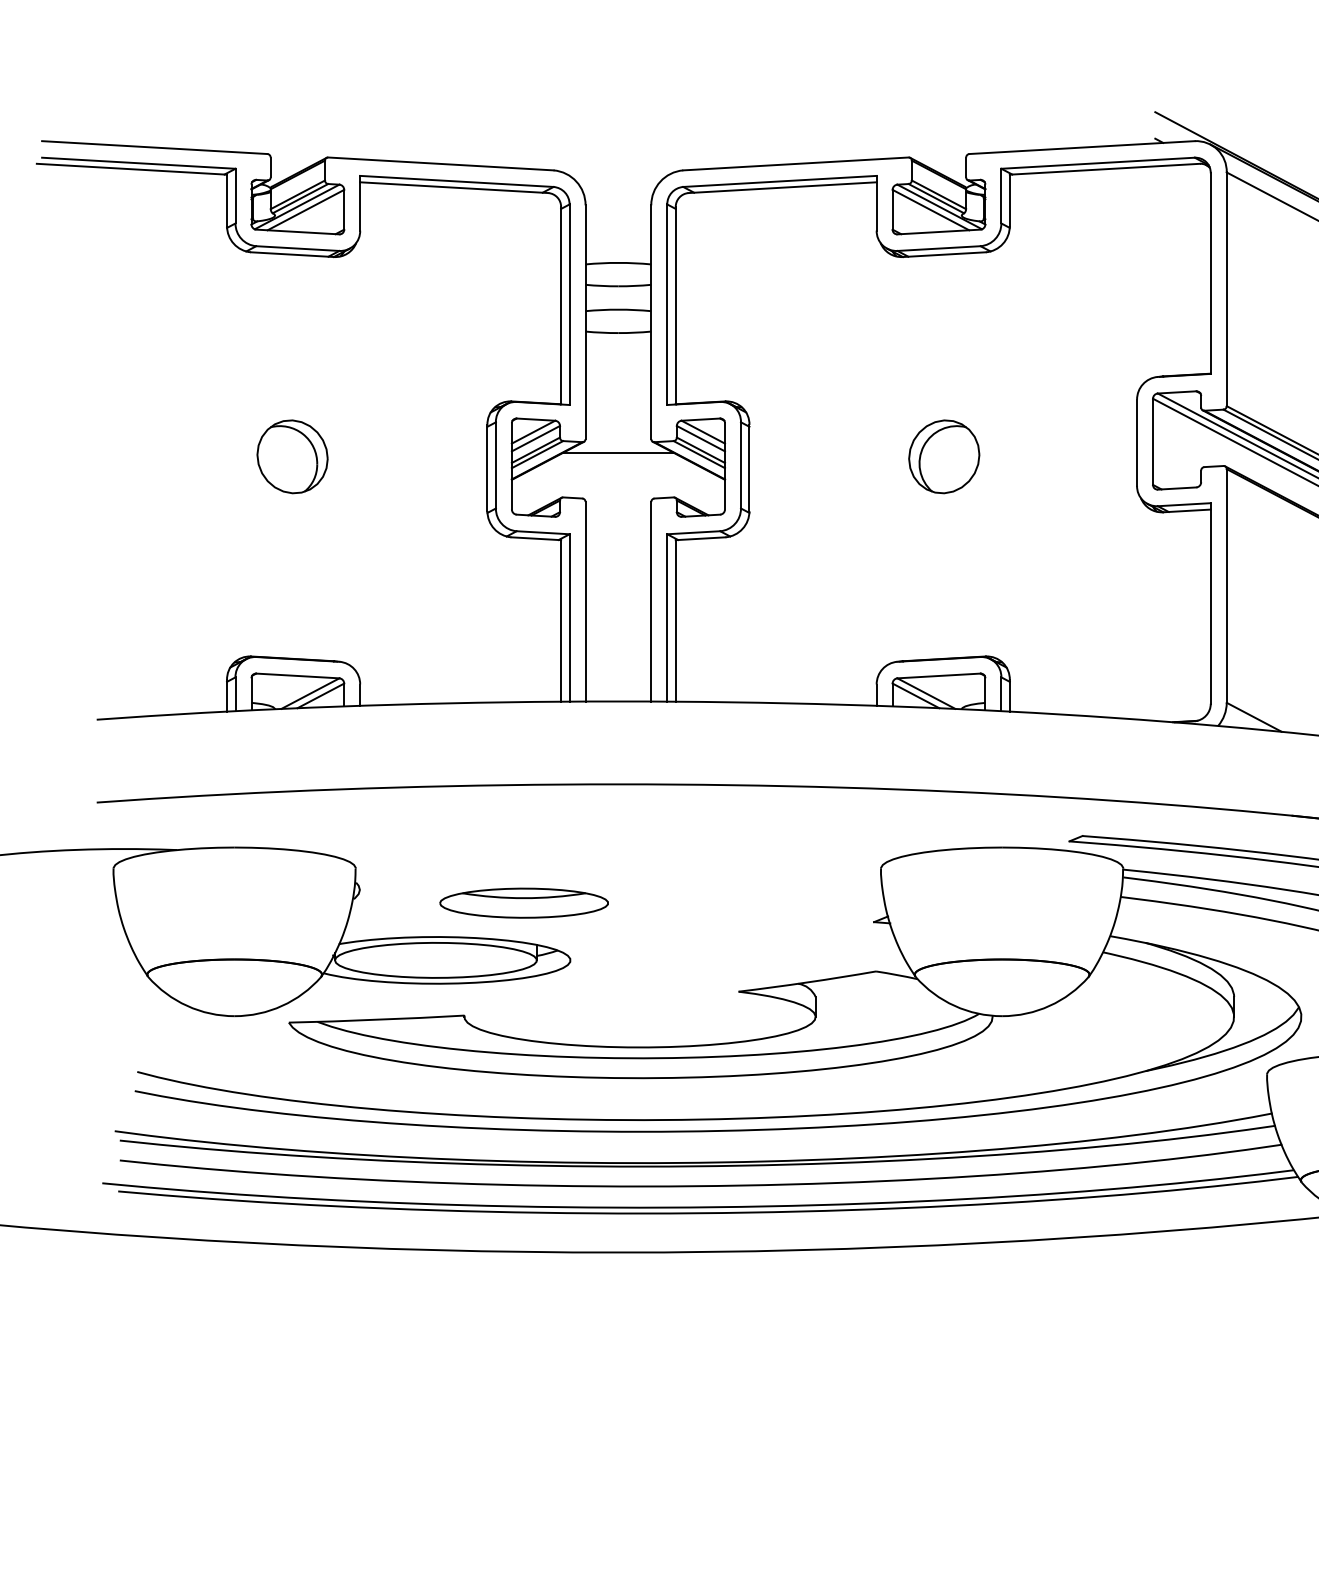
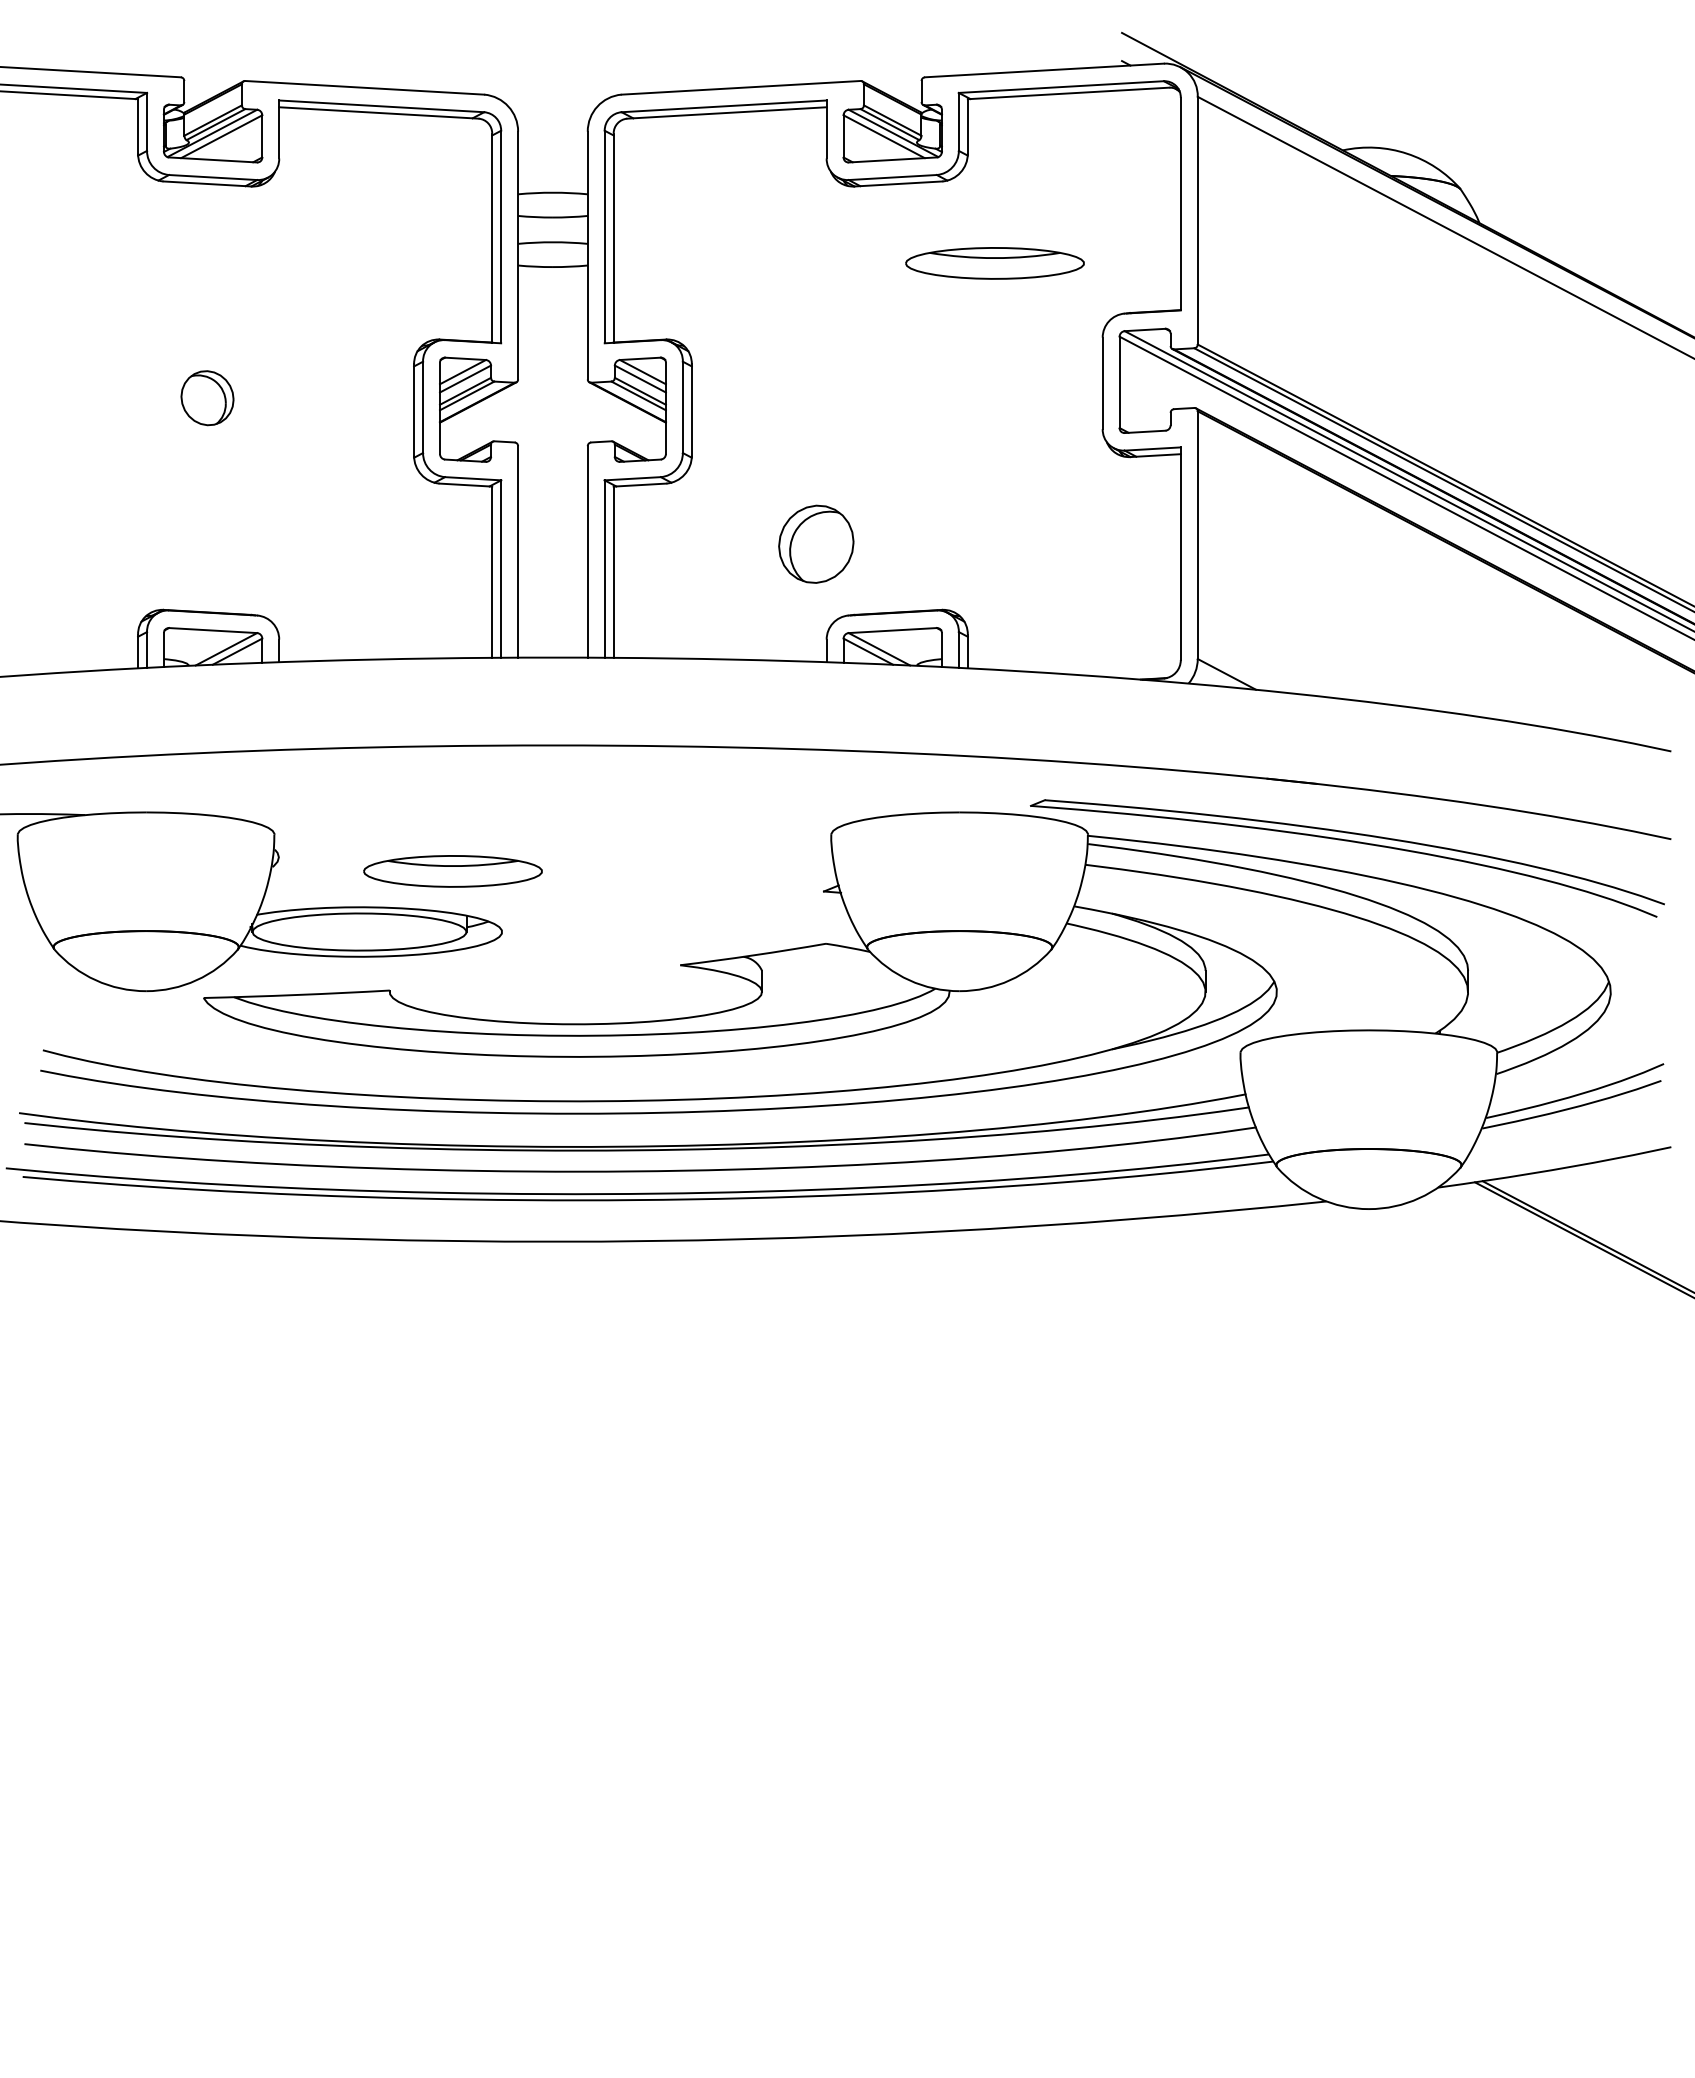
part: (1034, 329) -> (994, 263), added
line: (618, 453) -> (552, 394), removed
part: (292, 456) -> (207, 397), size x0.7
part: (944, 456) -> (816, 543), moved

